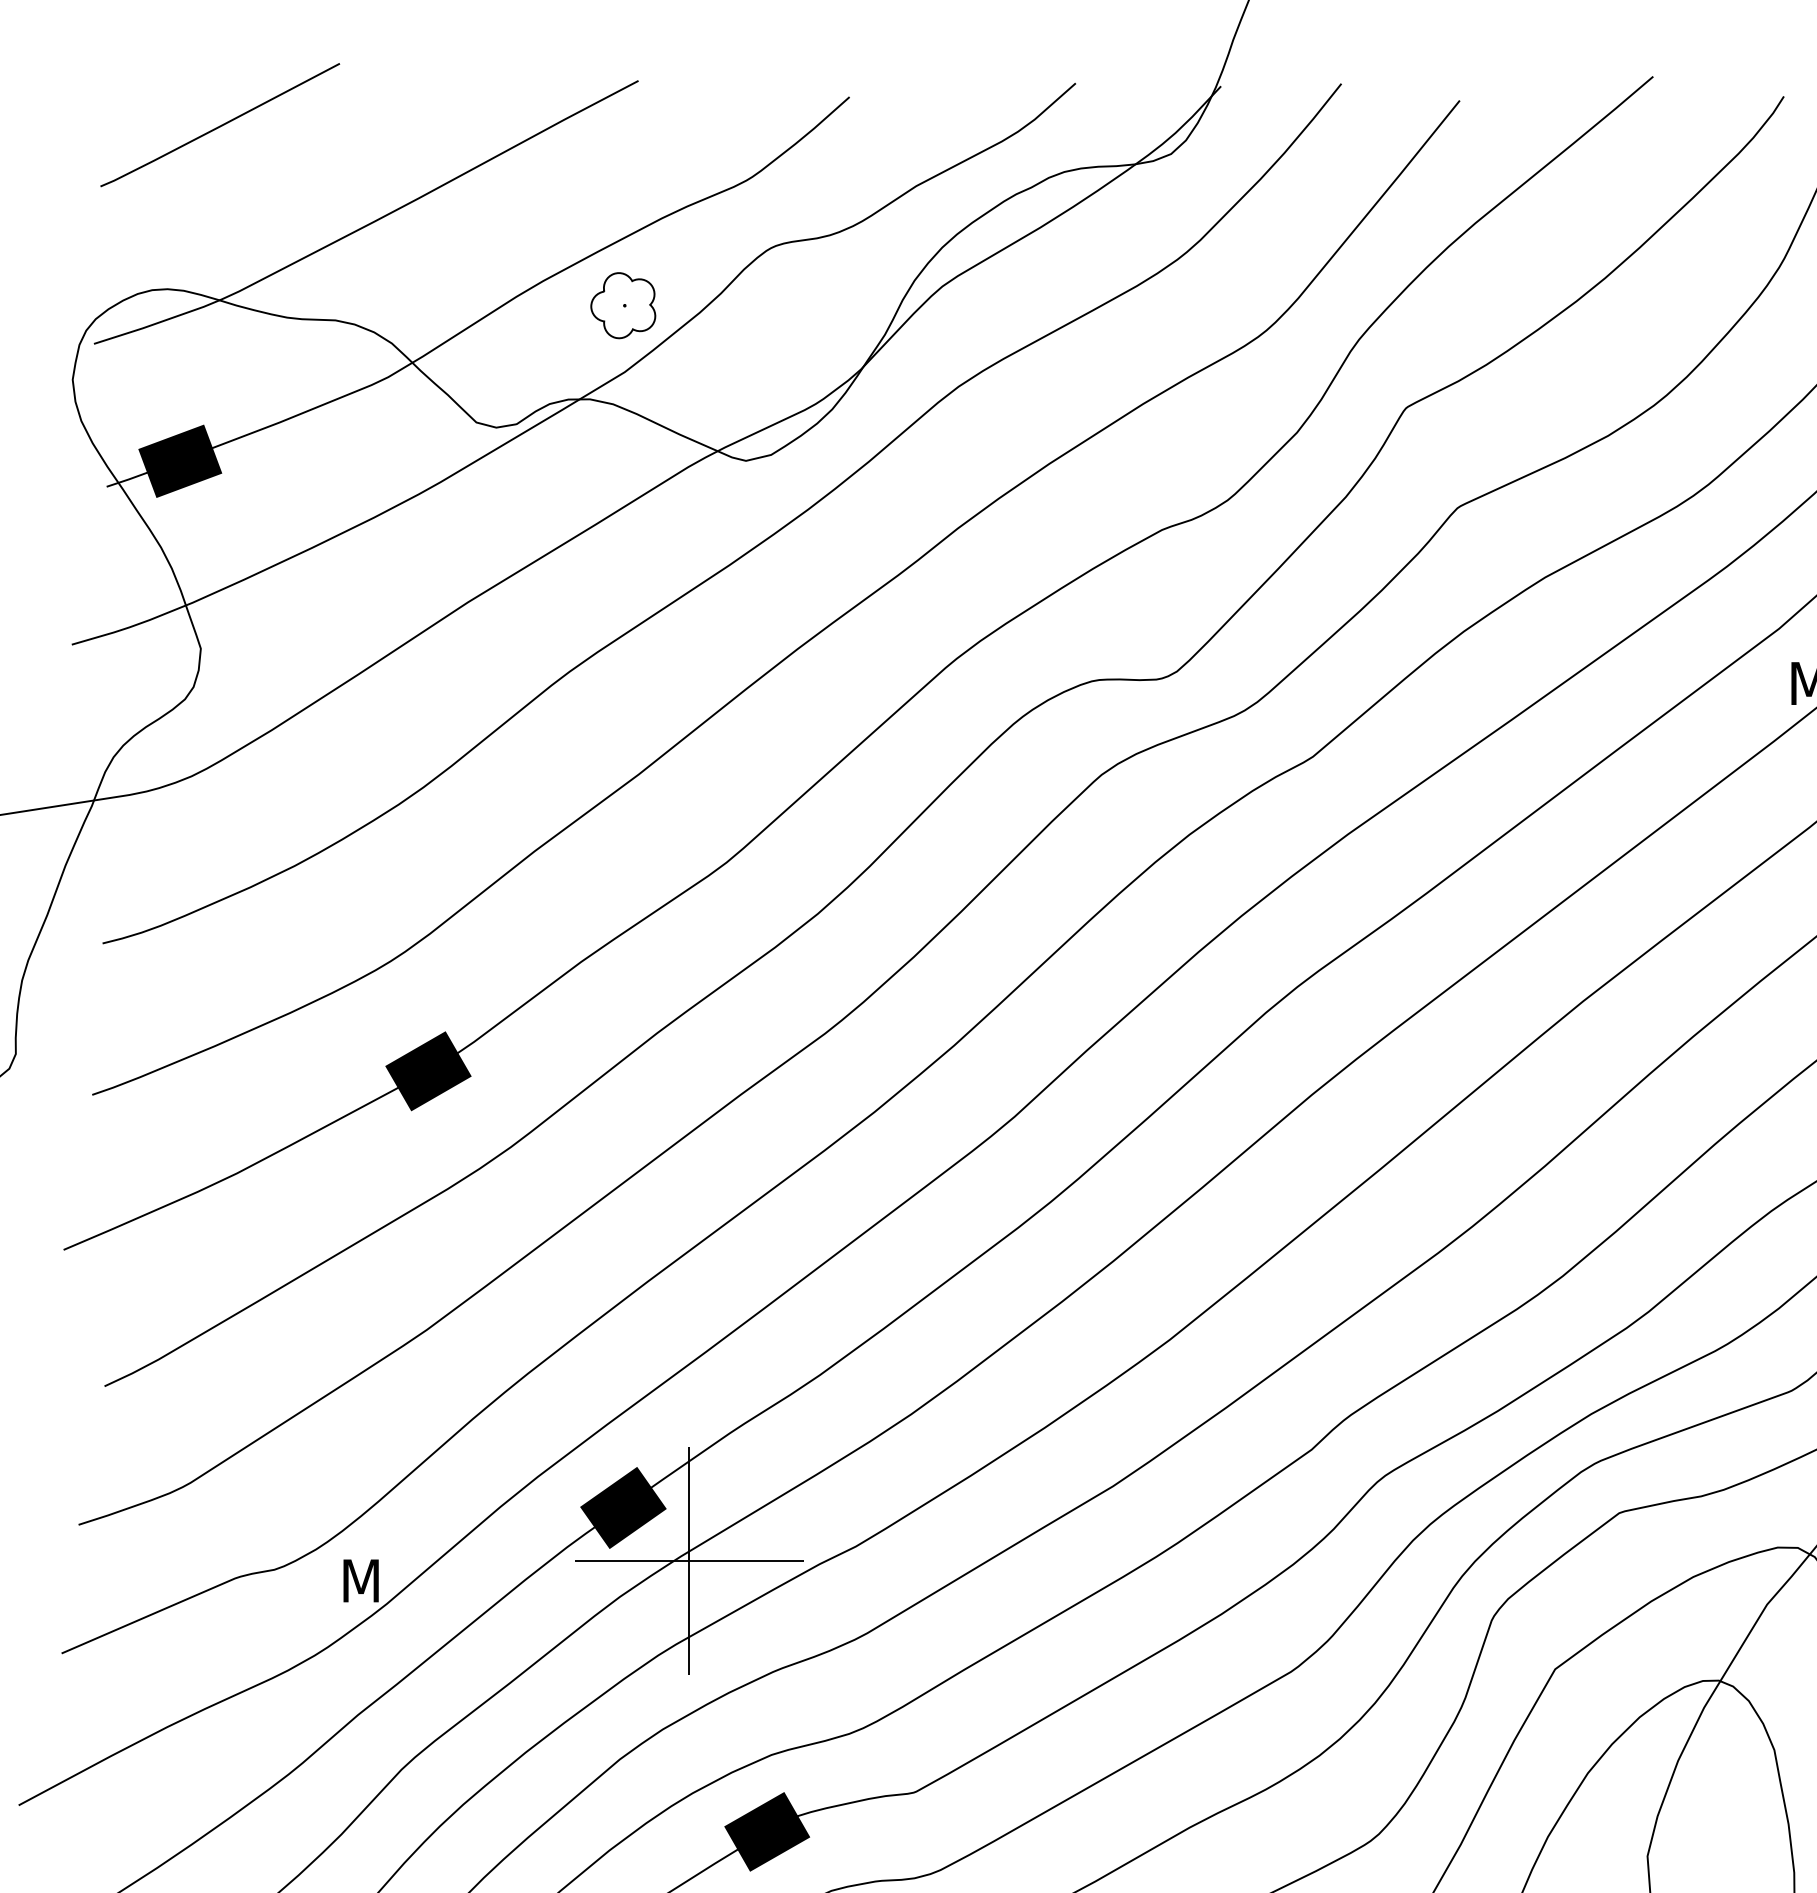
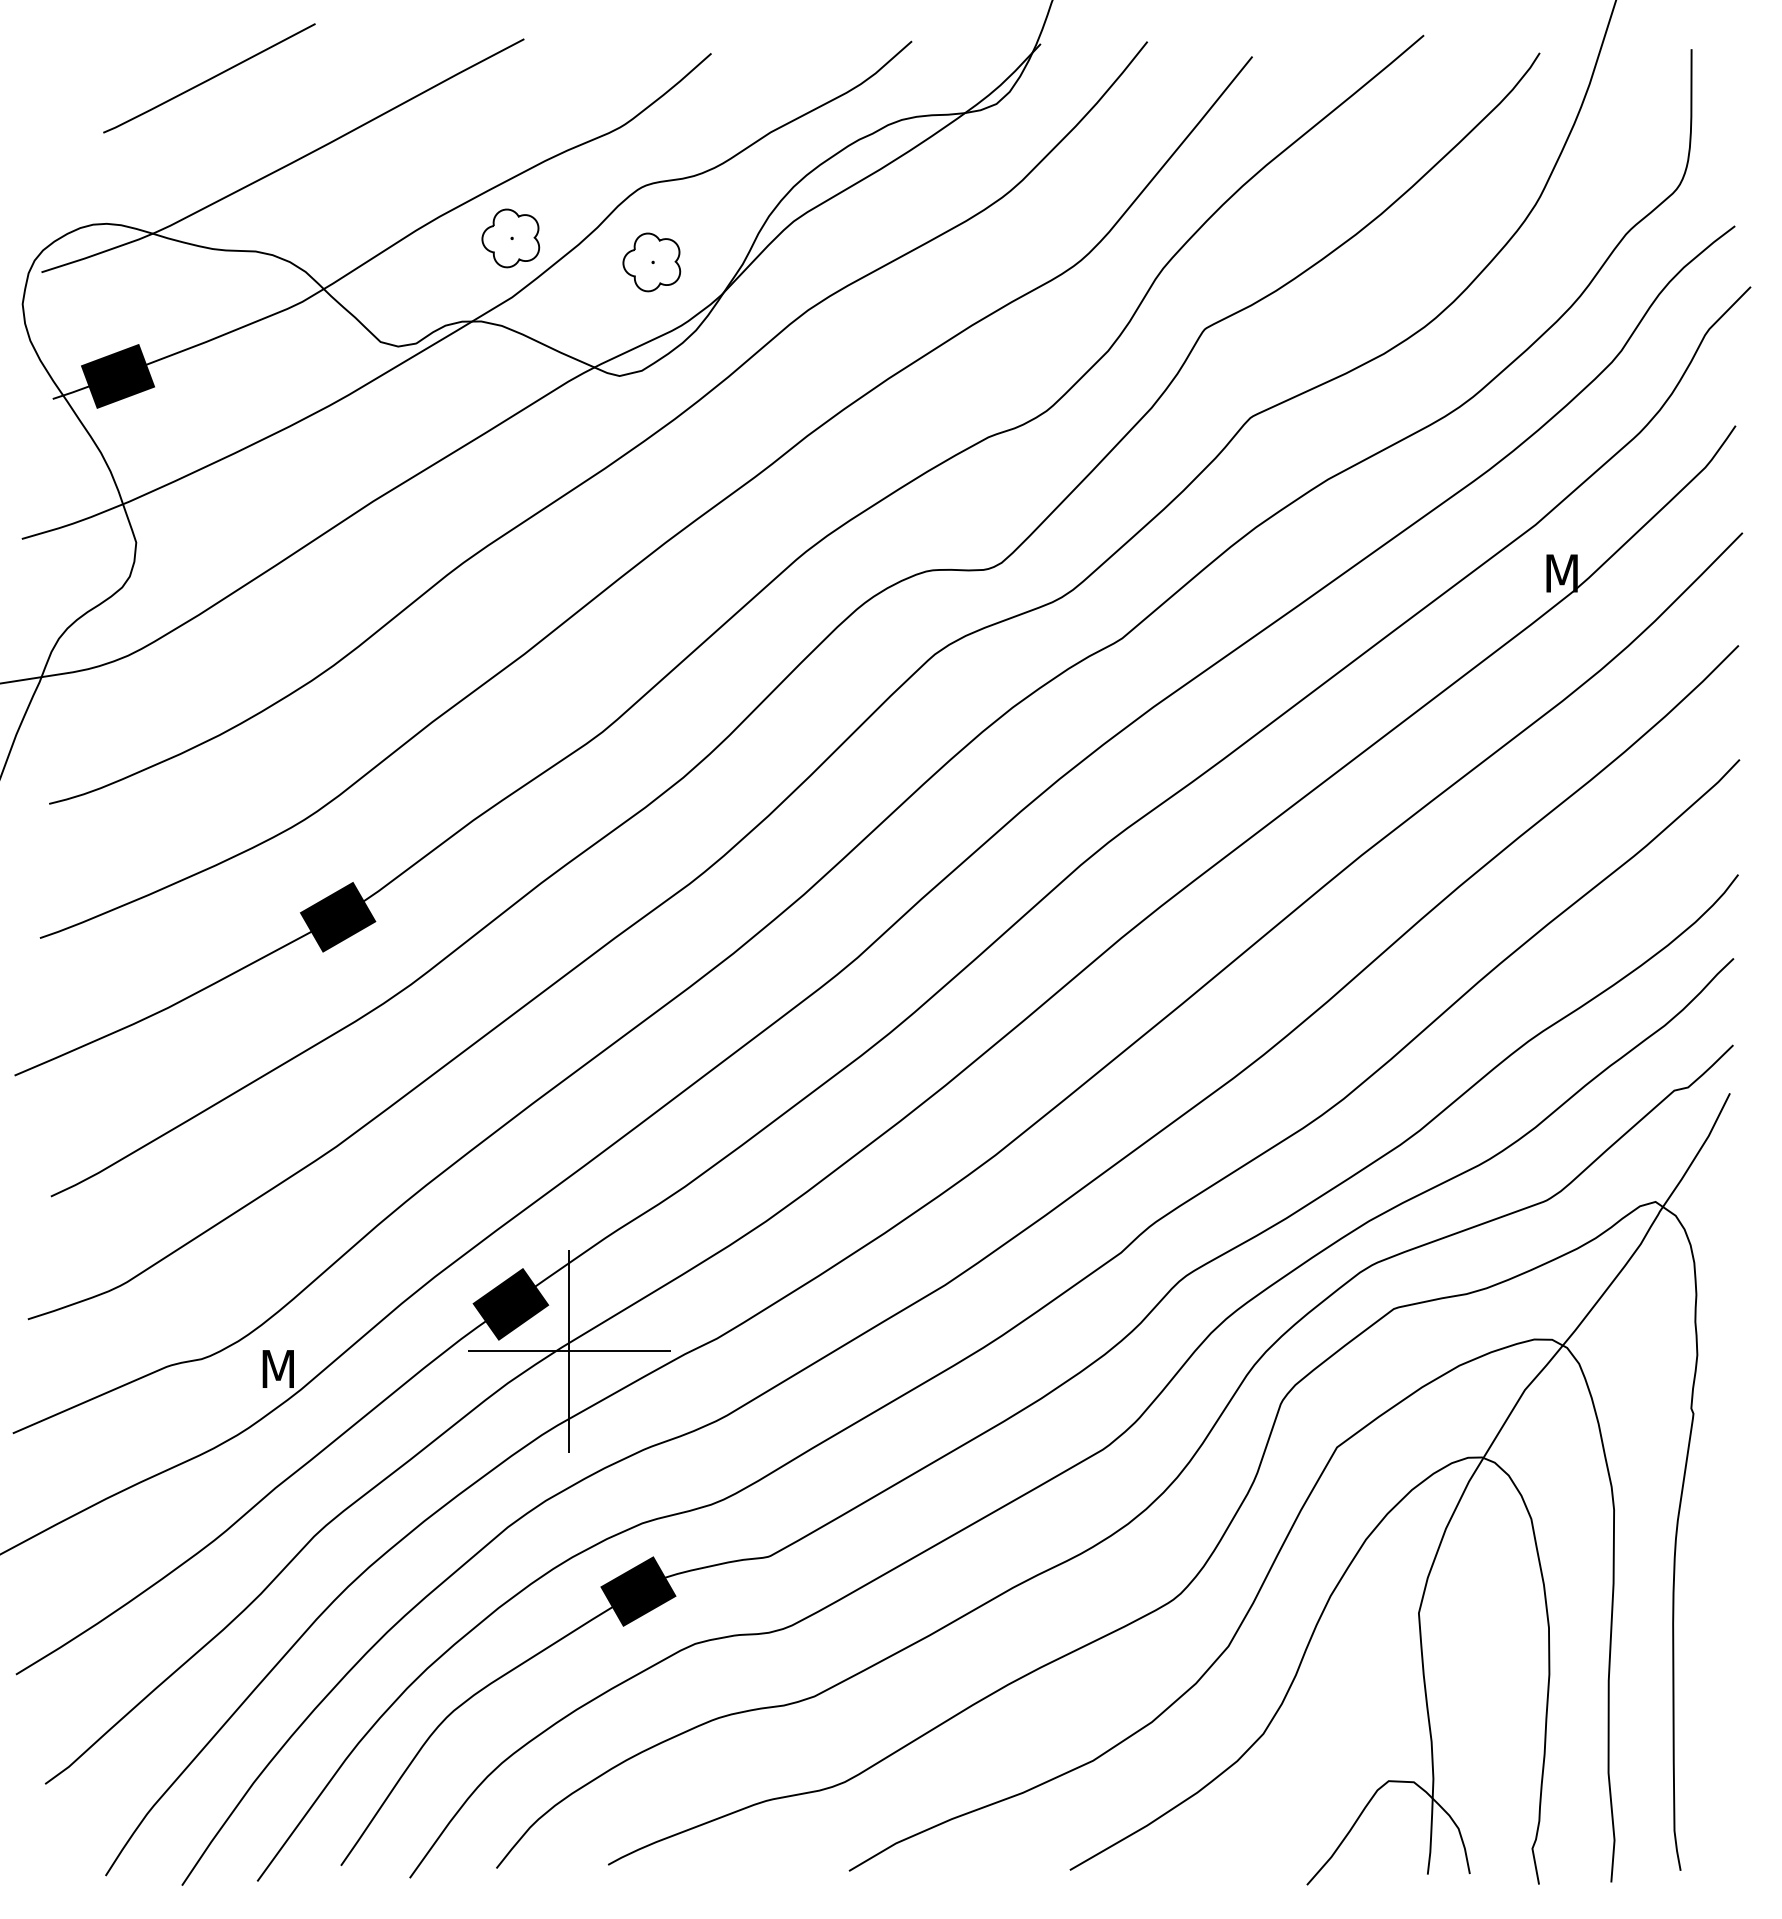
line: (220, 125) -> (209, 78), moved
part: (781, 332) -> (651, 262), added

